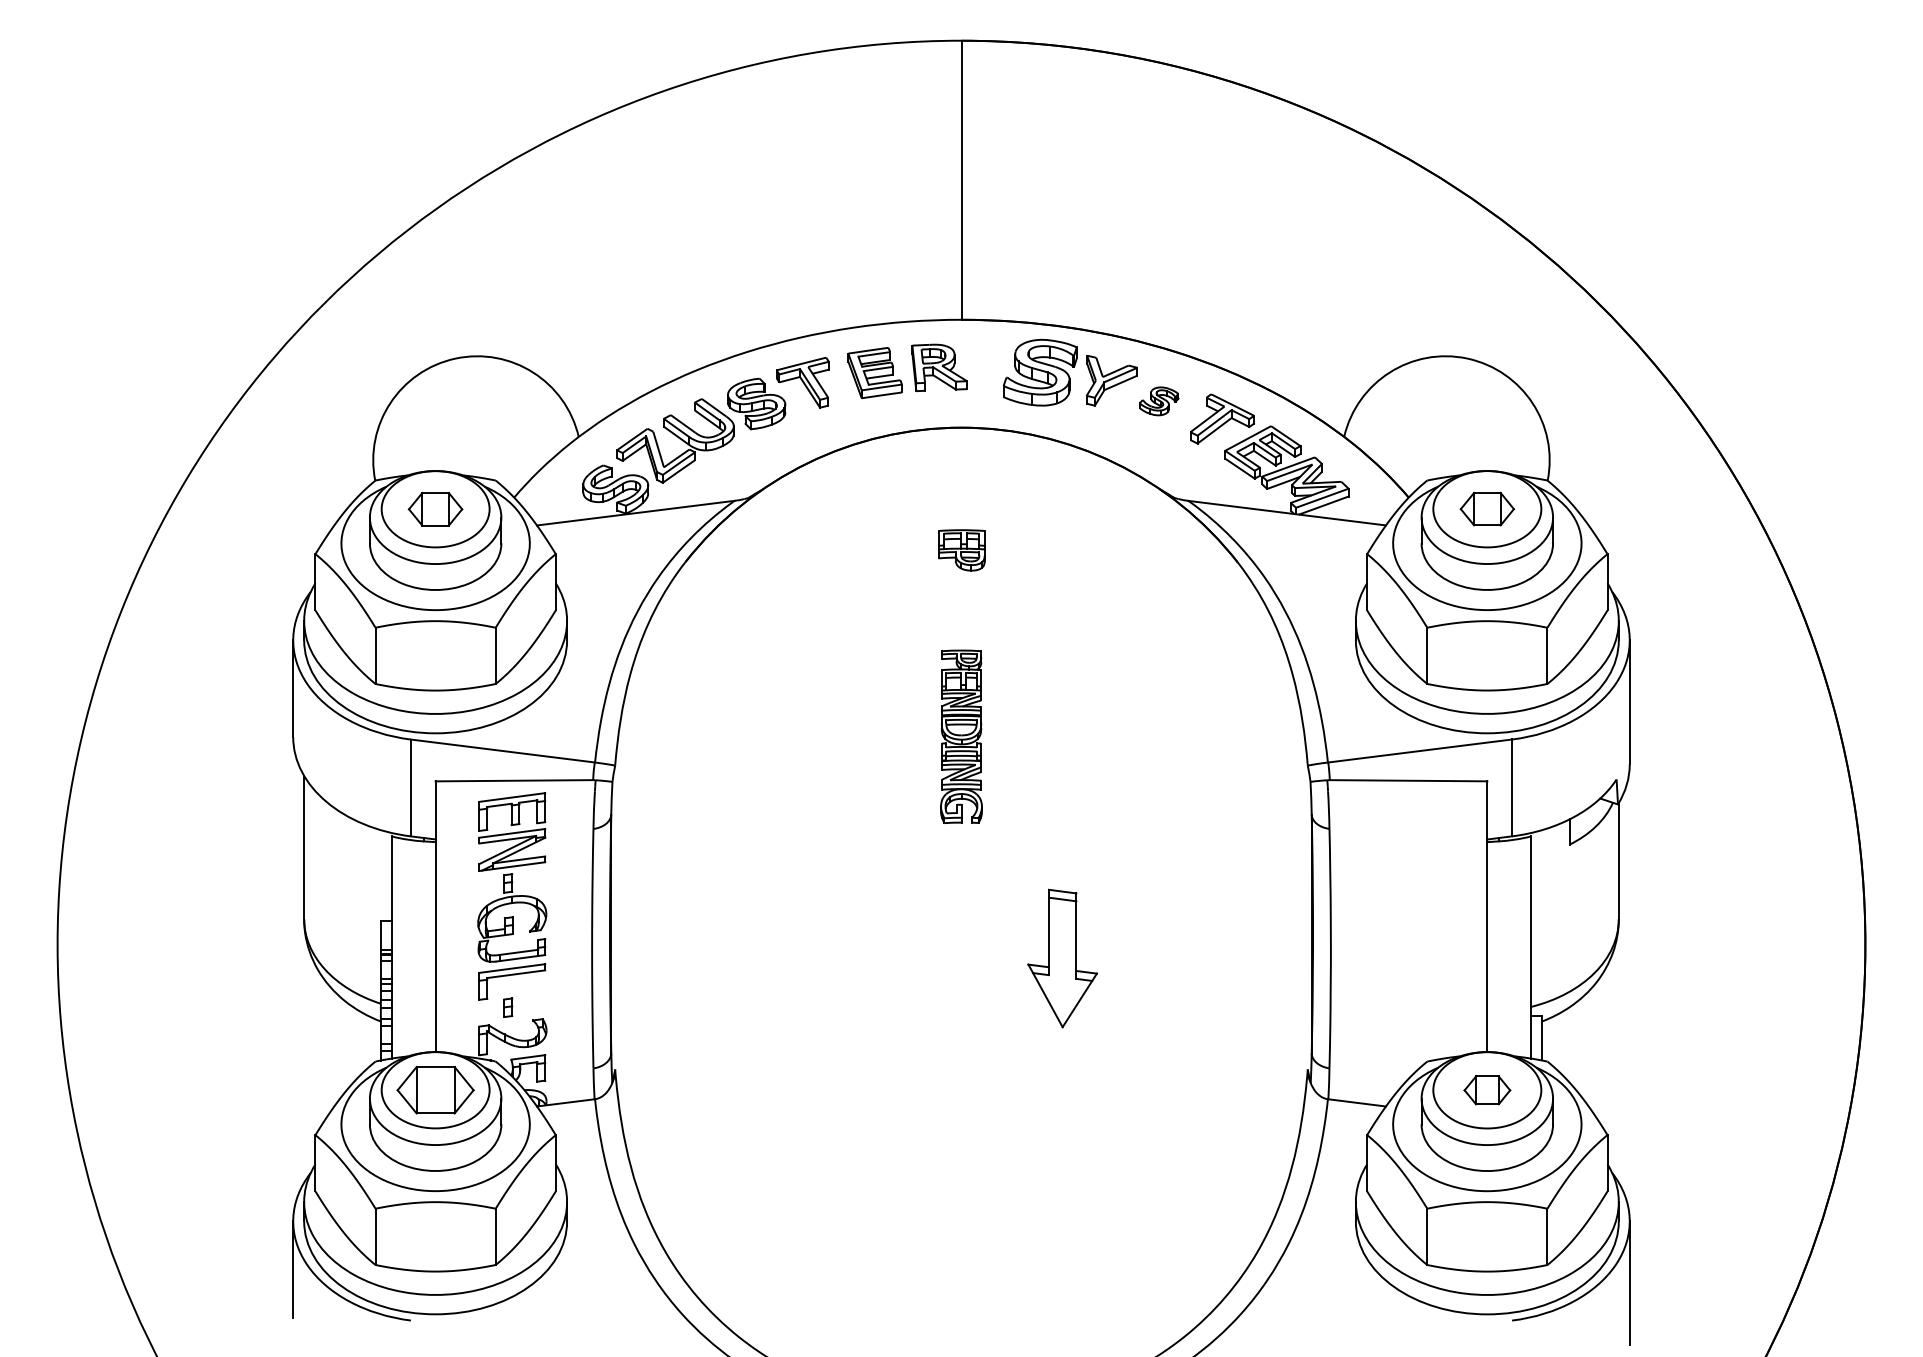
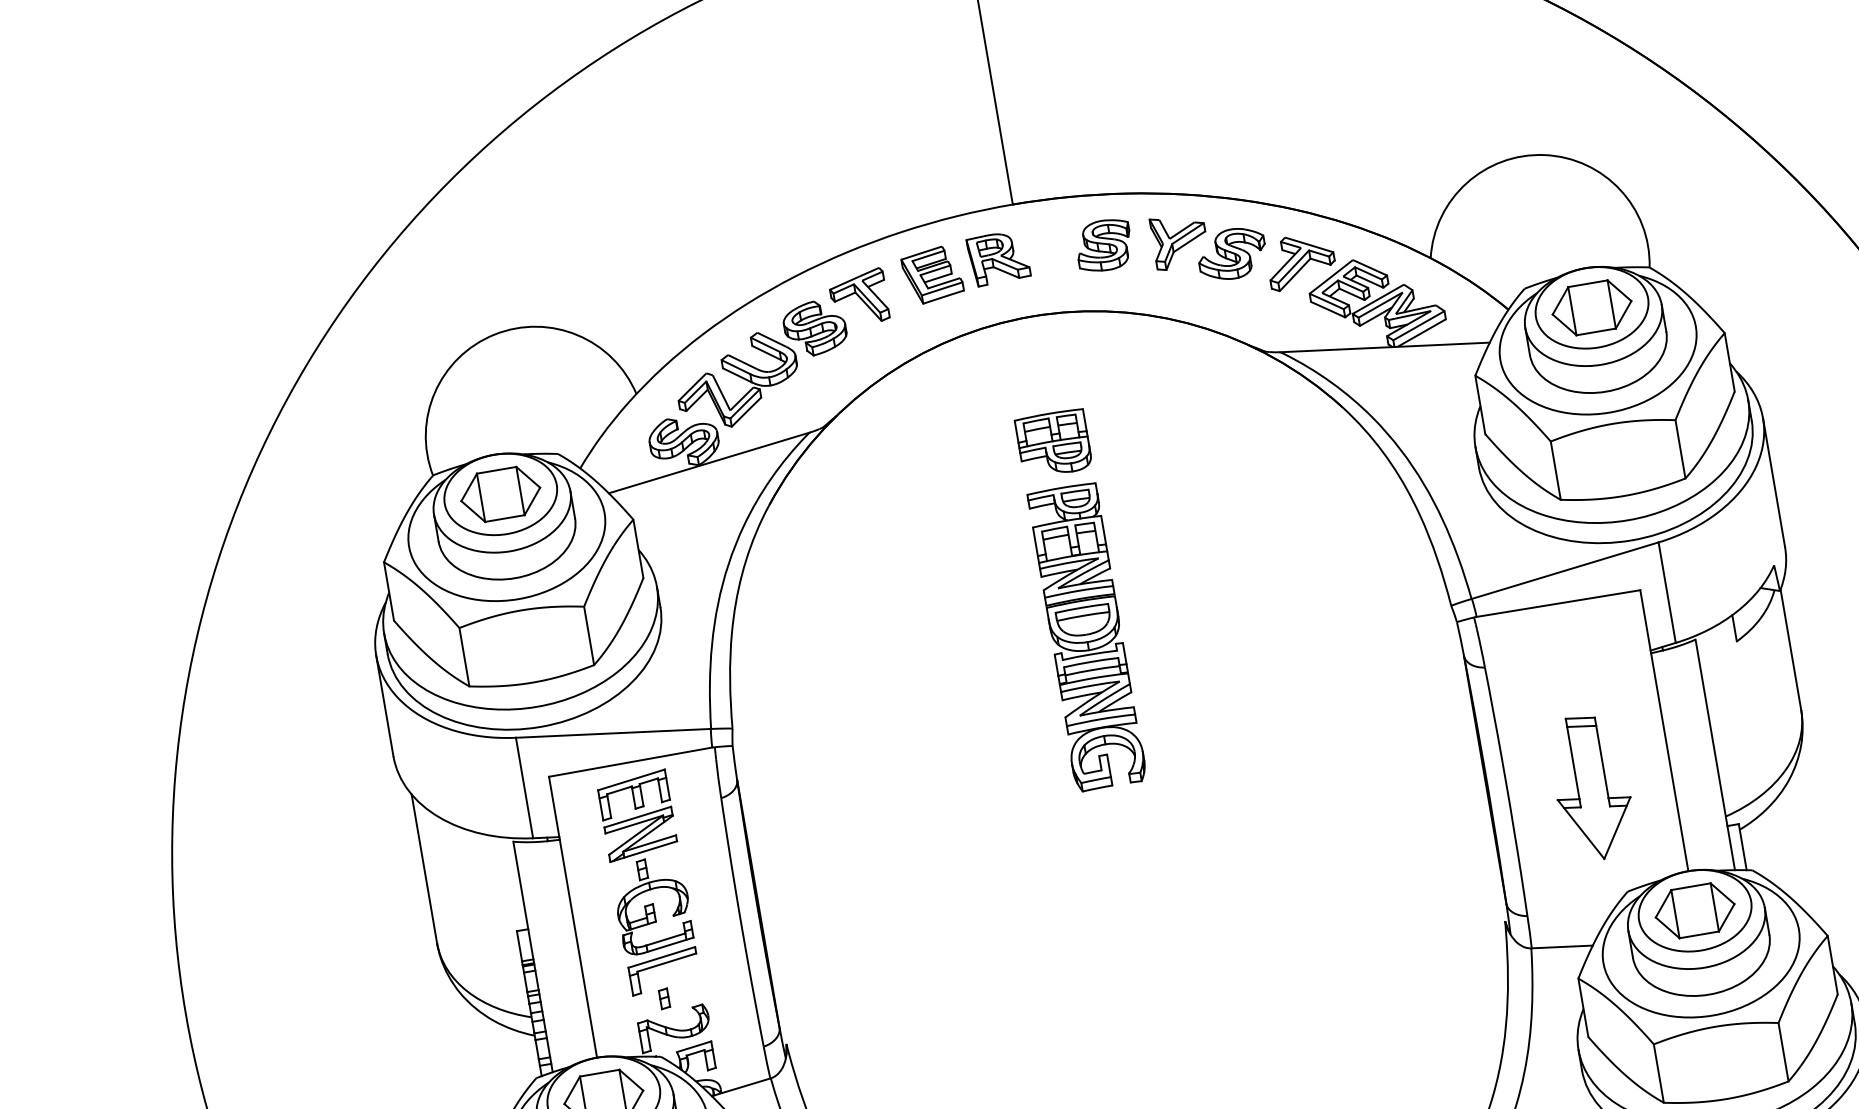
part: (1040, 372) -> (1104, 245), size x0.71
part: (1159, 401) -> (1232, 254), size x1.67
part: (1487, 508) -> (1592, 307), size x1.43
part: (435, 509) -> (500, 494), size x1.43
part: (961, 550) -> (1053, 443), size x1.43
part: (961, 736) -> (1086, 636), size x1.67
part: (1062, 958) -> (1592, 787), moved
part: (1487, 1090) -> (1695, 910), size x1.67

